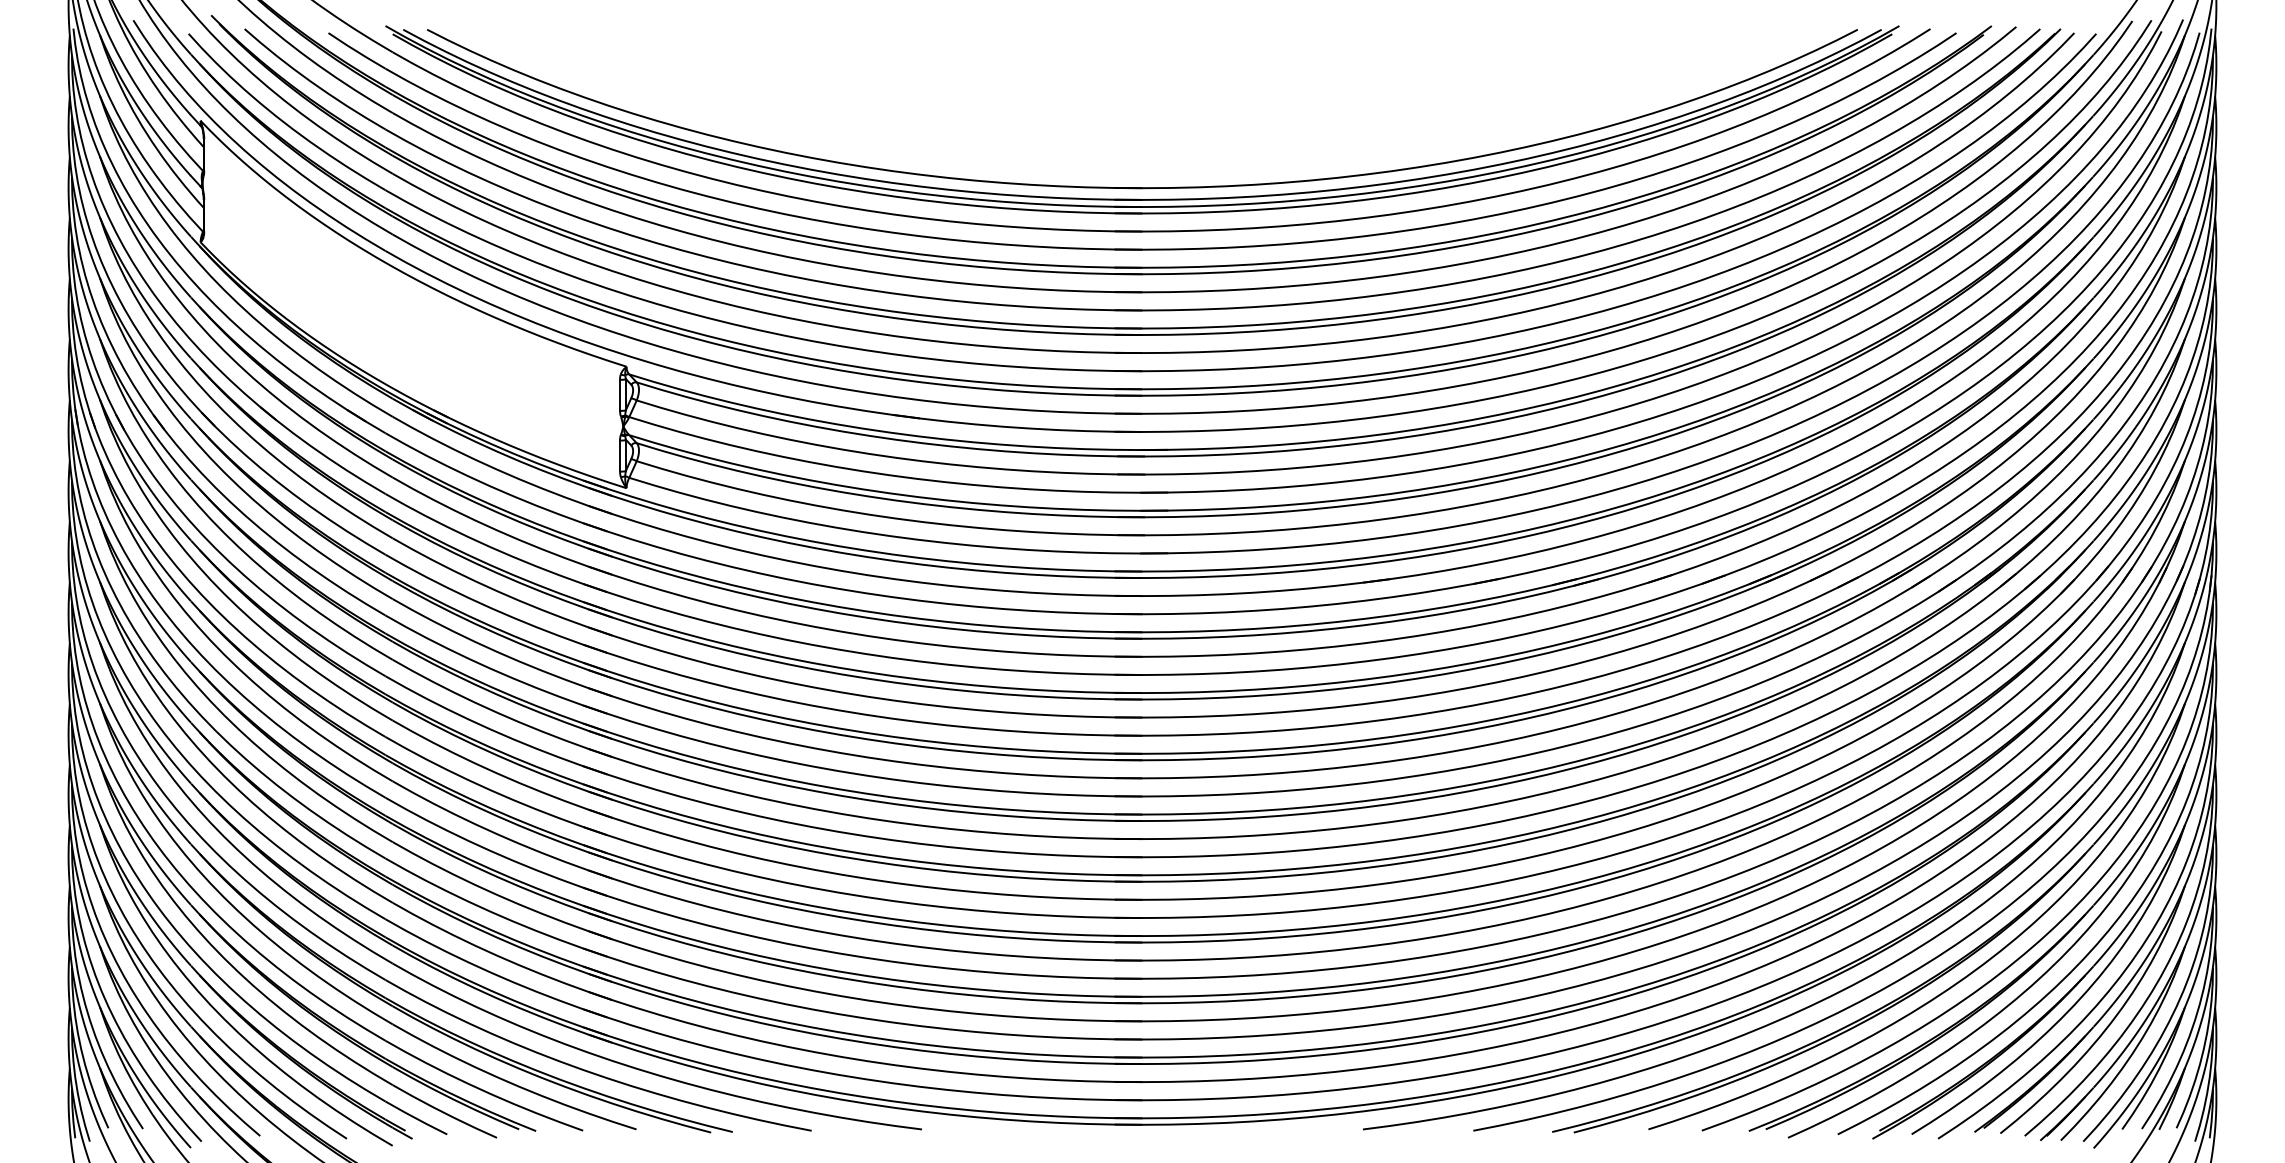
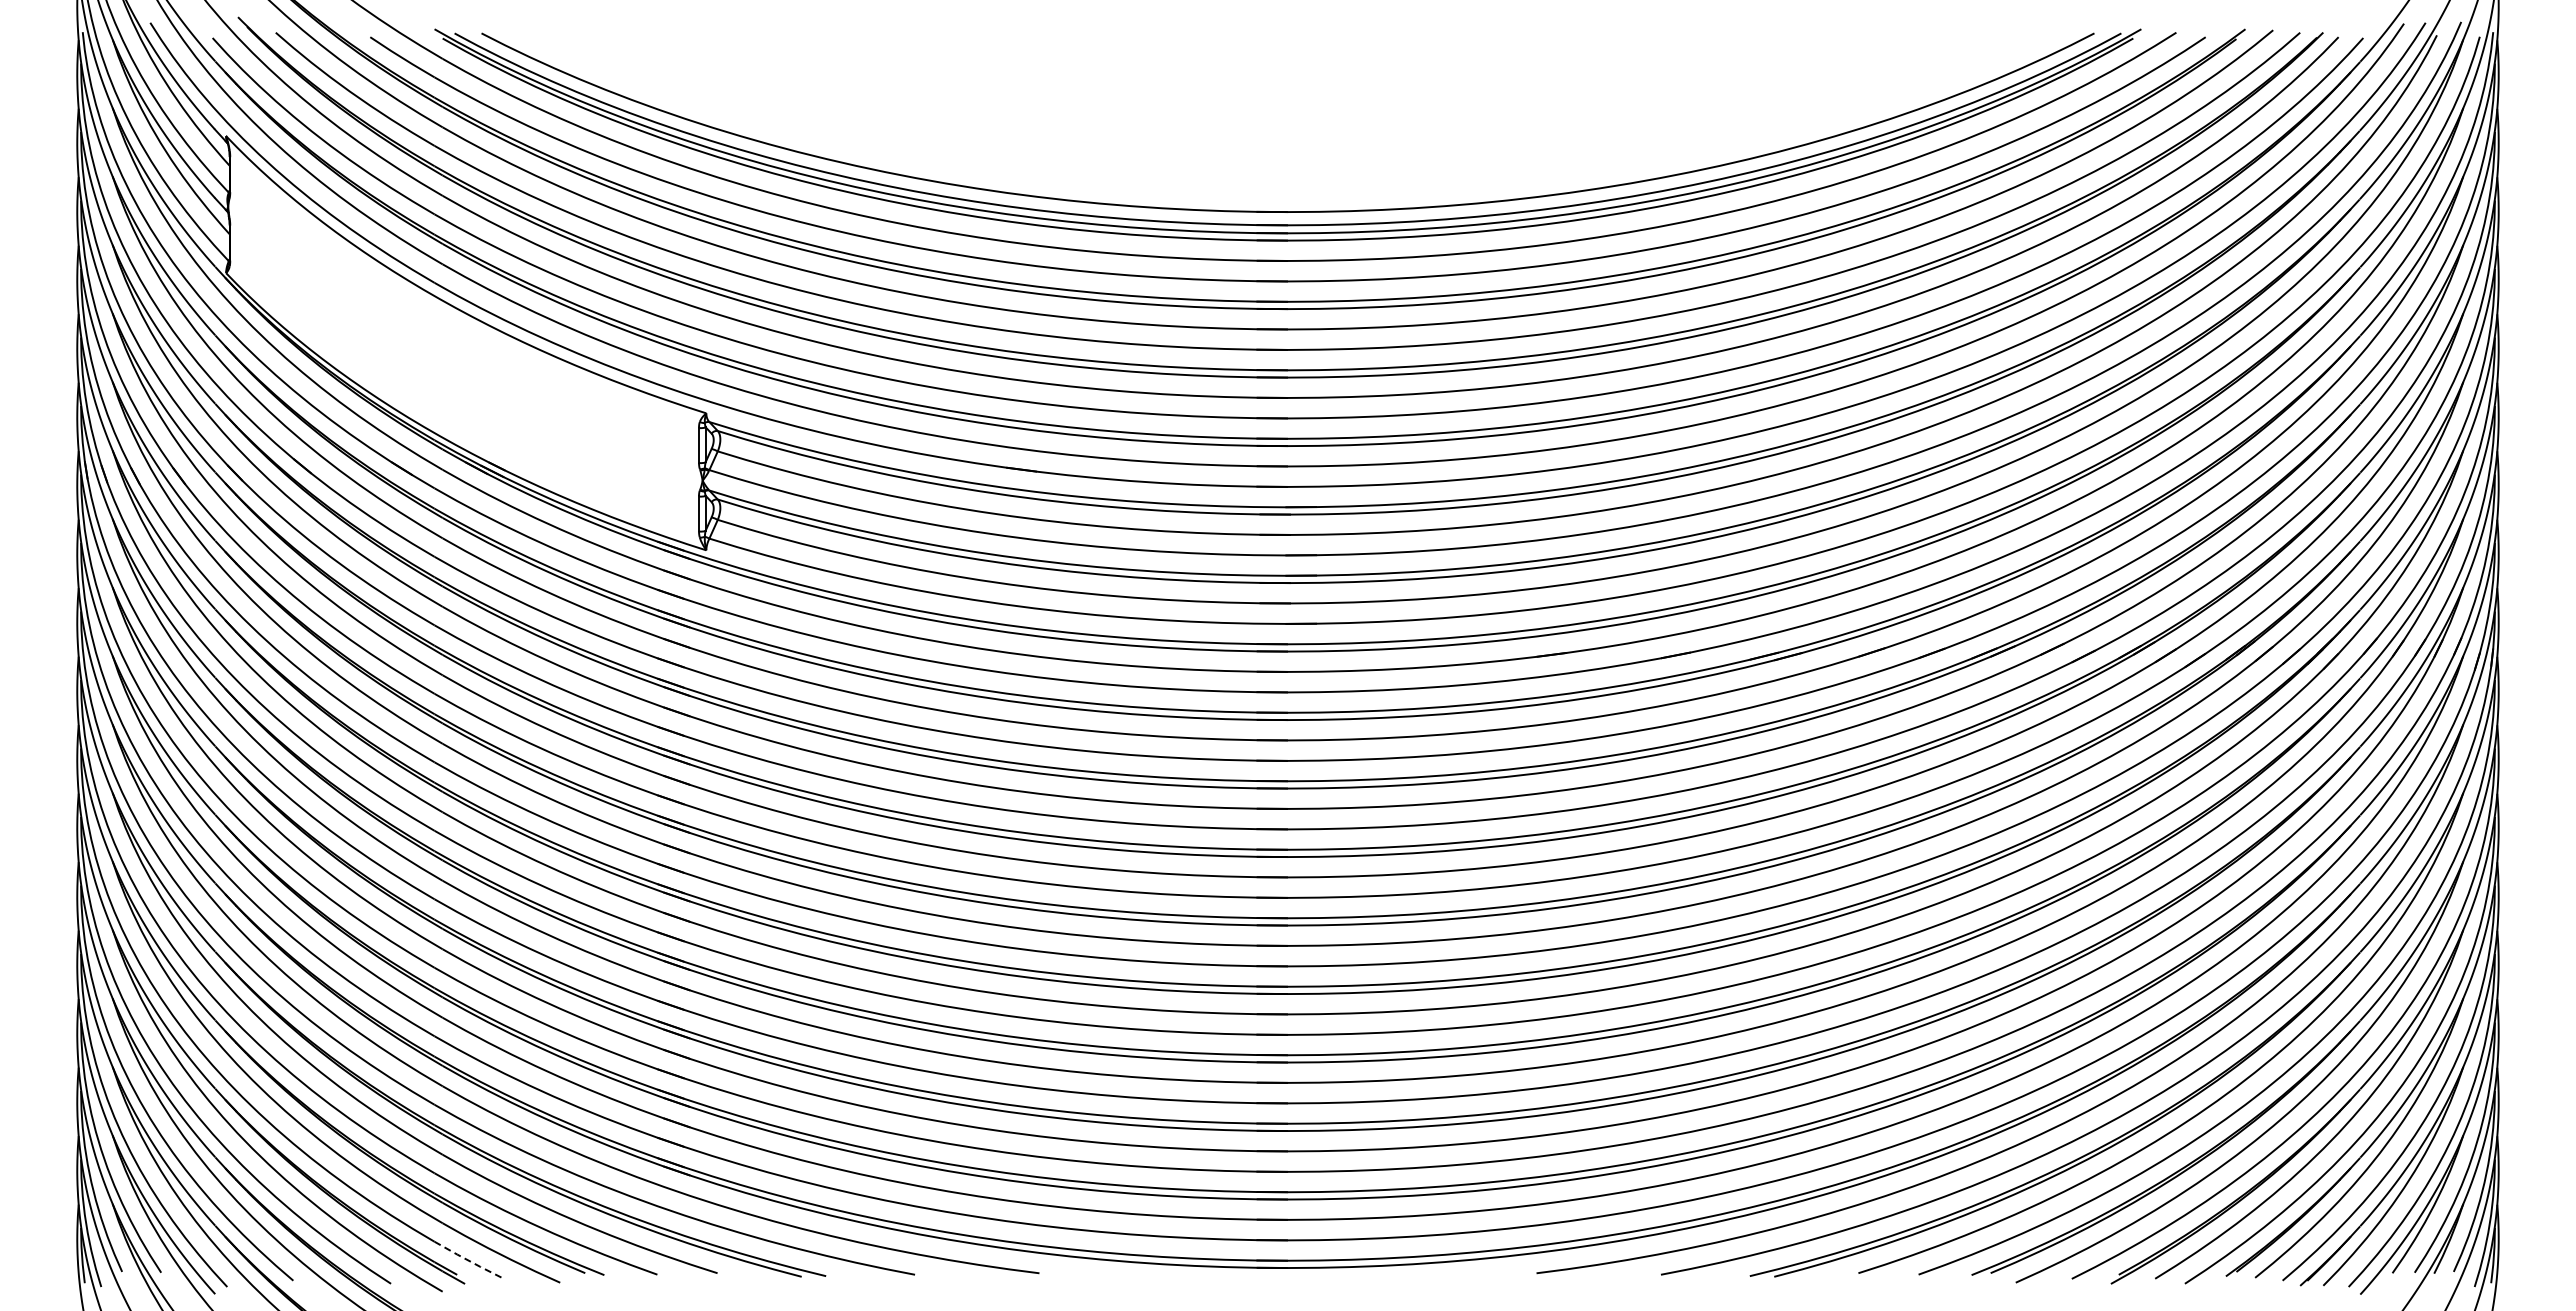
line: (416, 1118) -> (469, 1260), solid -> dashed

